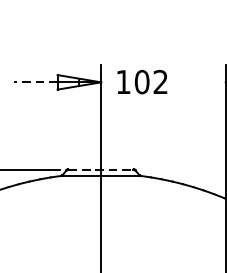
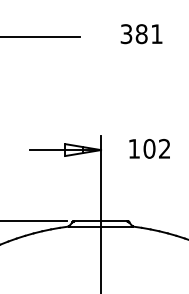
text: (142, 81) -> (149, 148), moved
line: (35, 82) -> (47, 150), dashed -> solid
line: (100, 169) -> (100, 221), dashed -> solid

